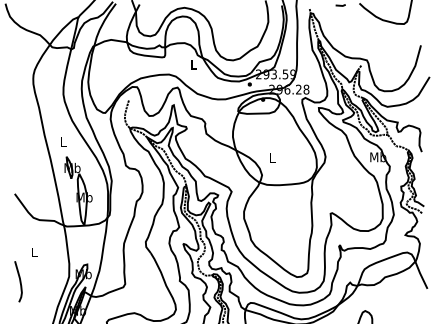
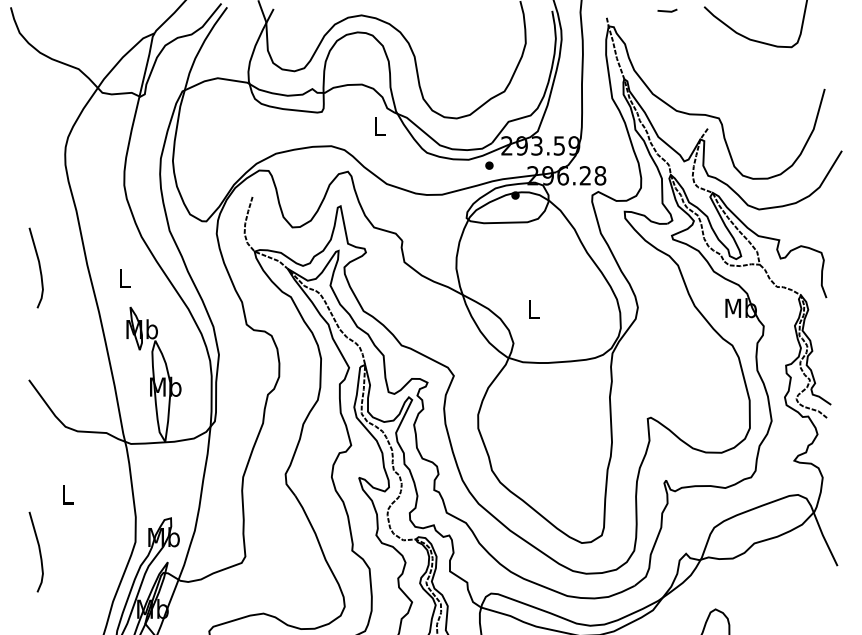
curve: (19, 136) -> (38, 267), added

